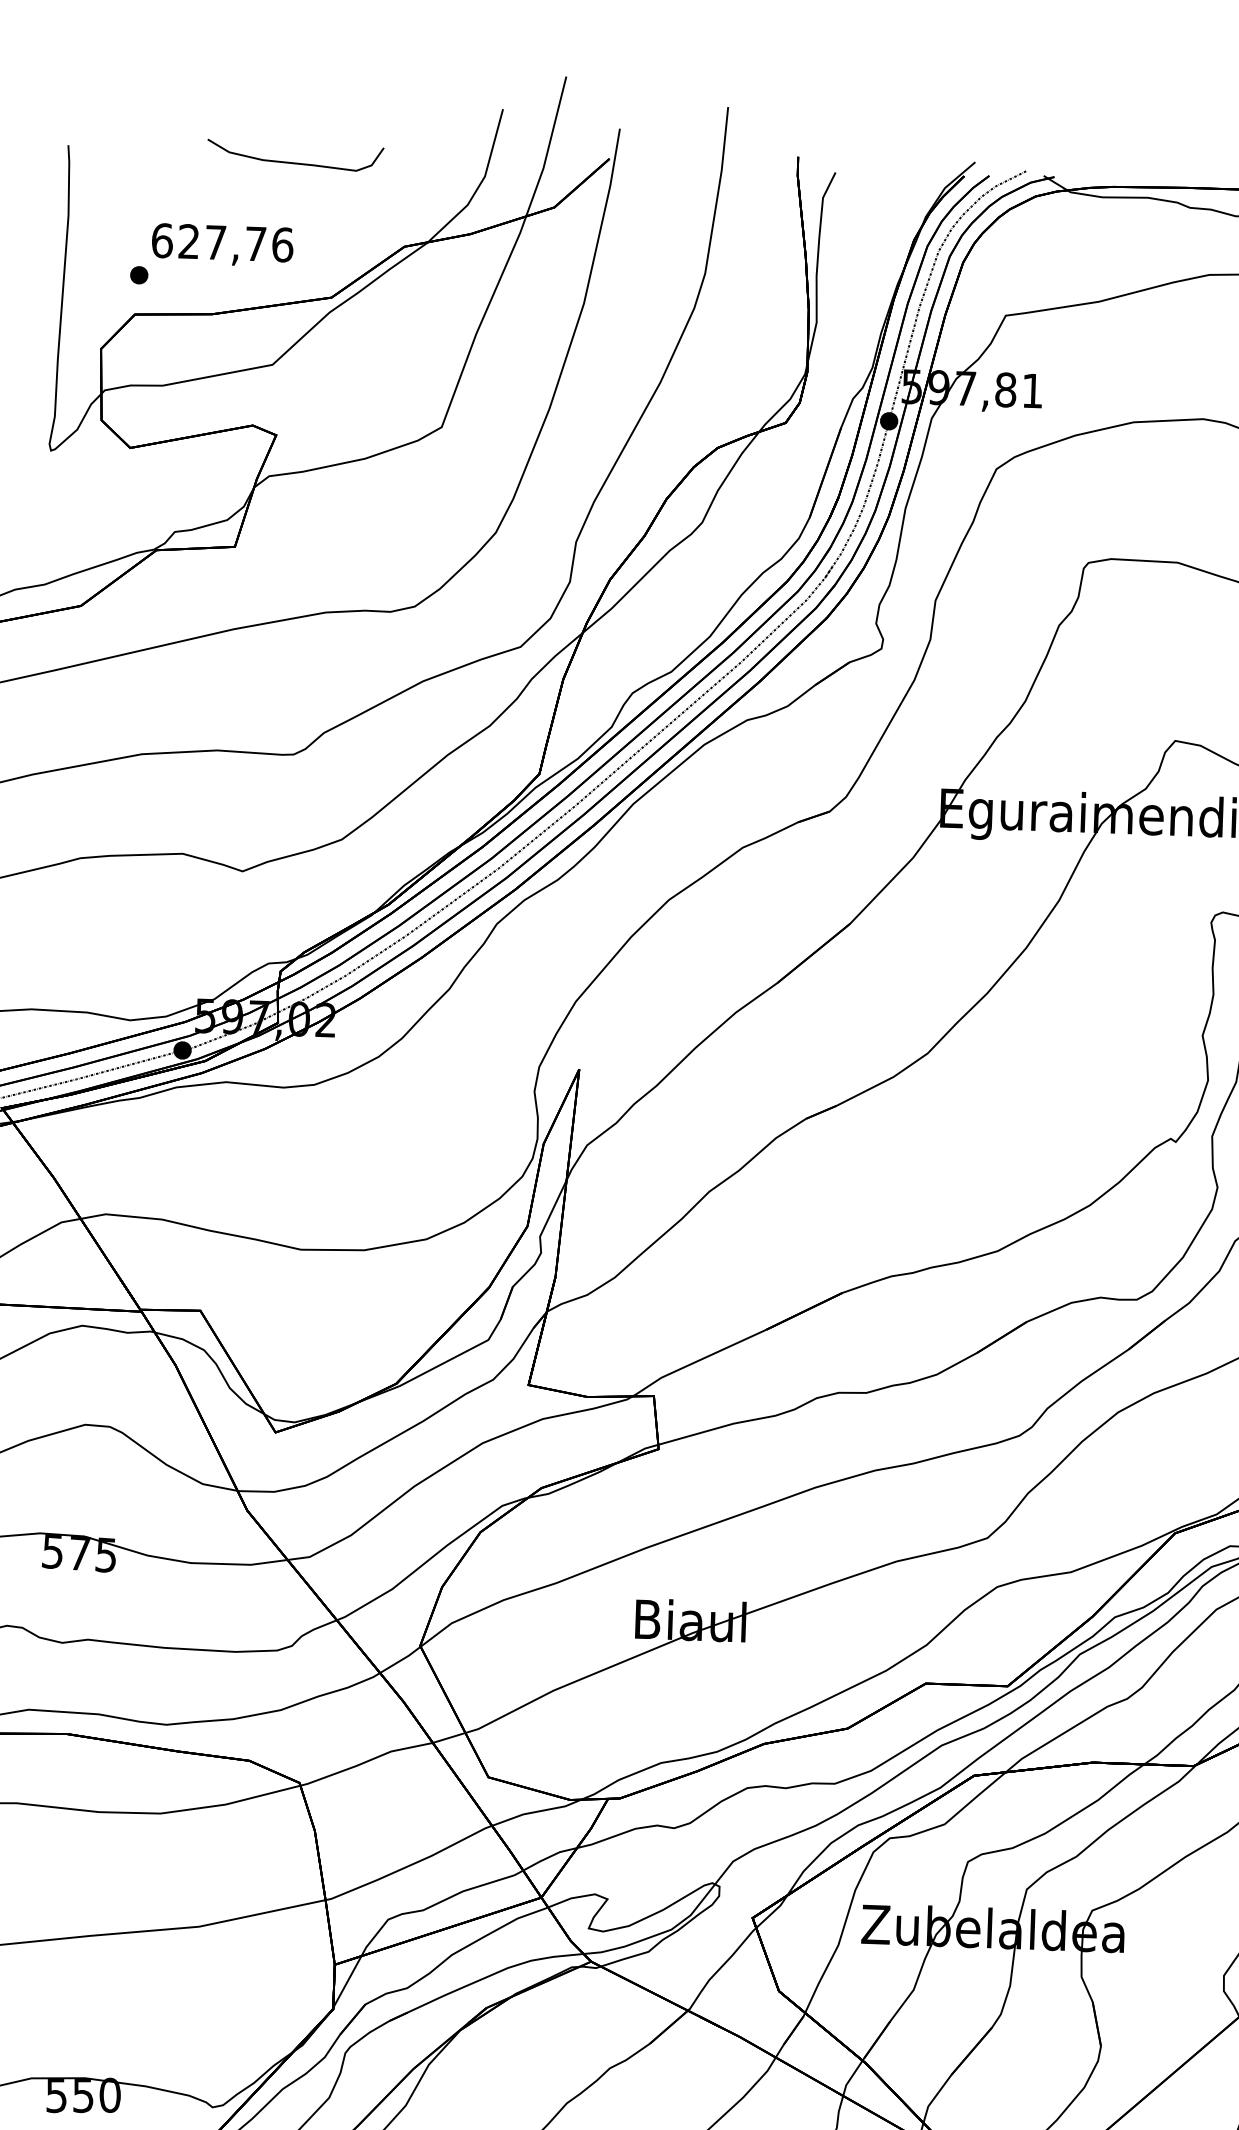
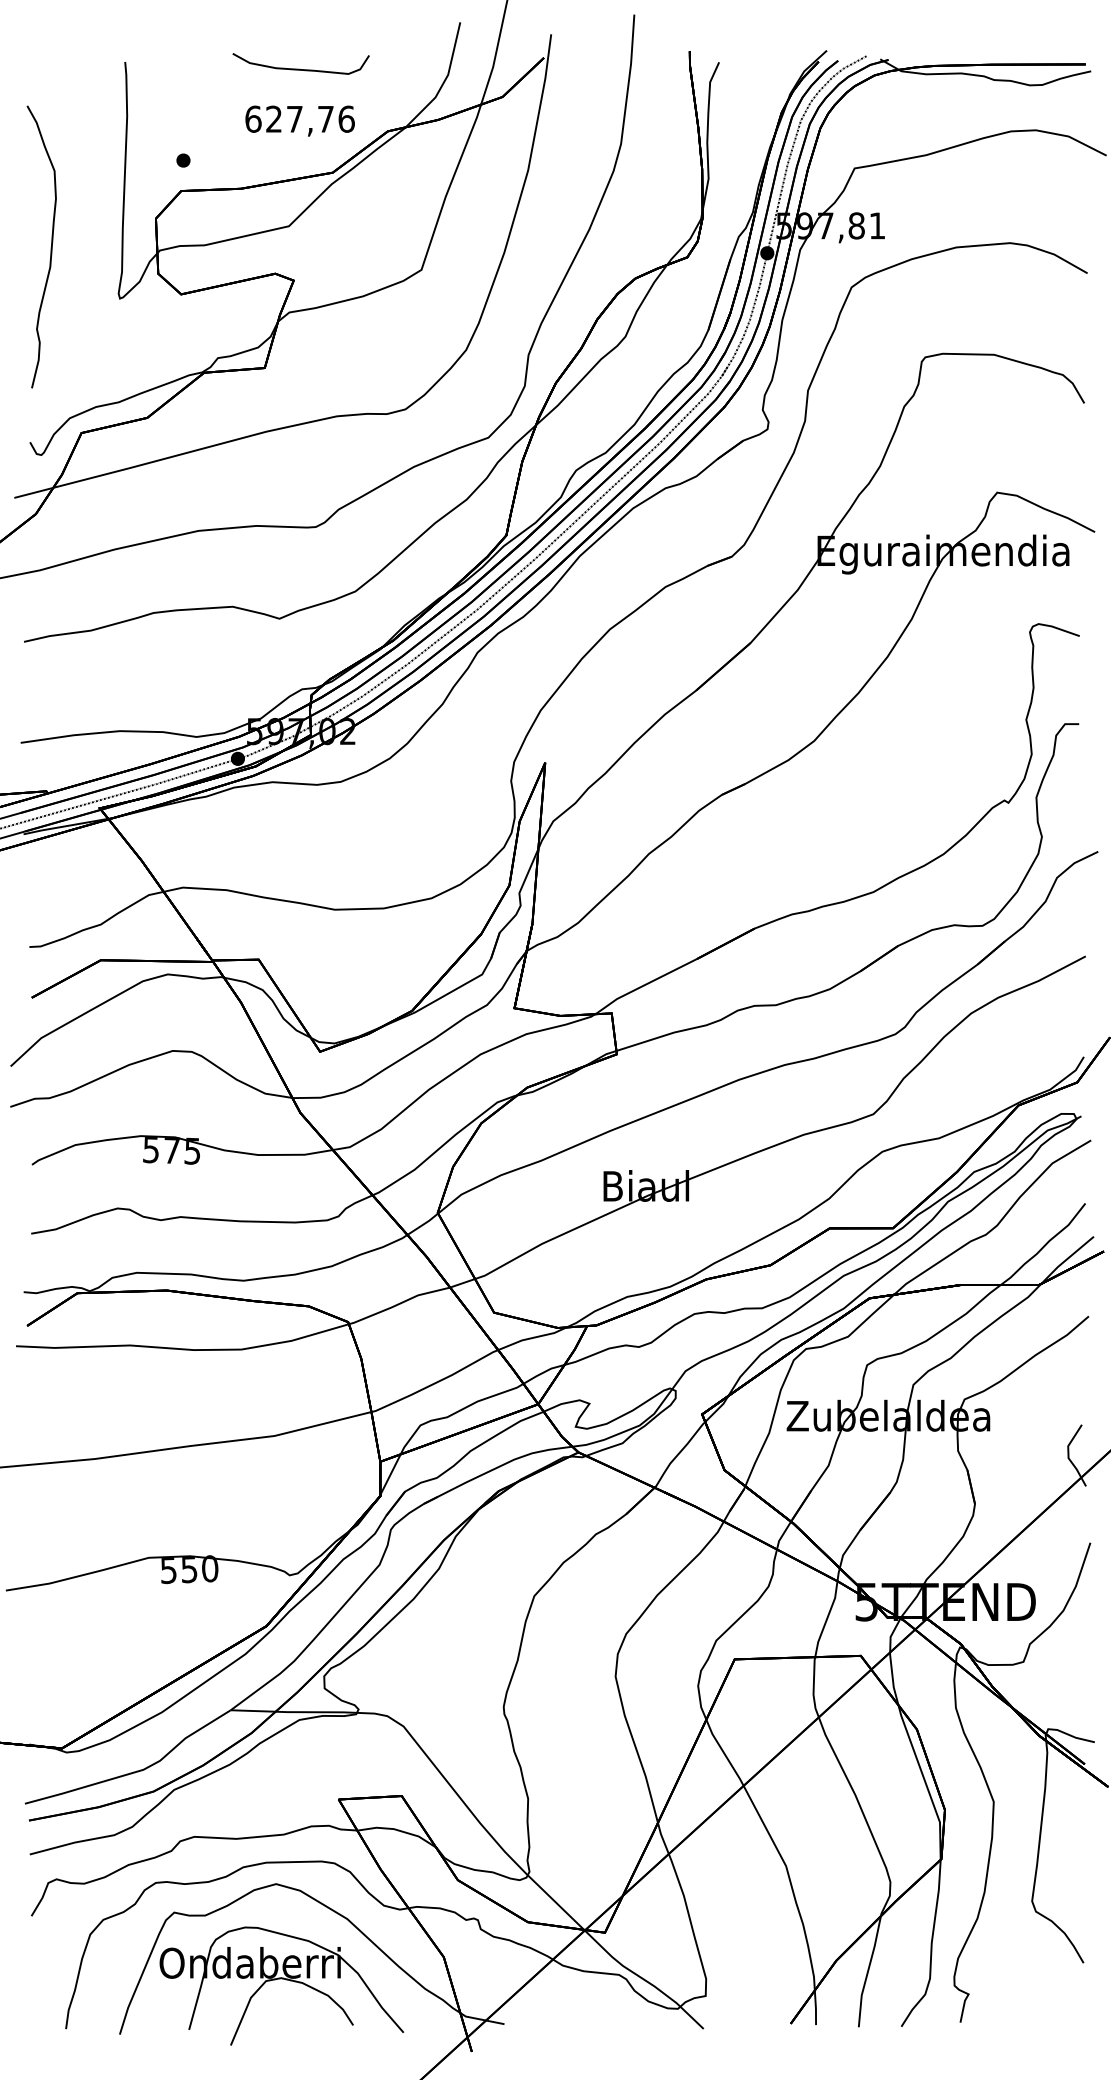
text: (221, 244) -> (299, 120), moved

